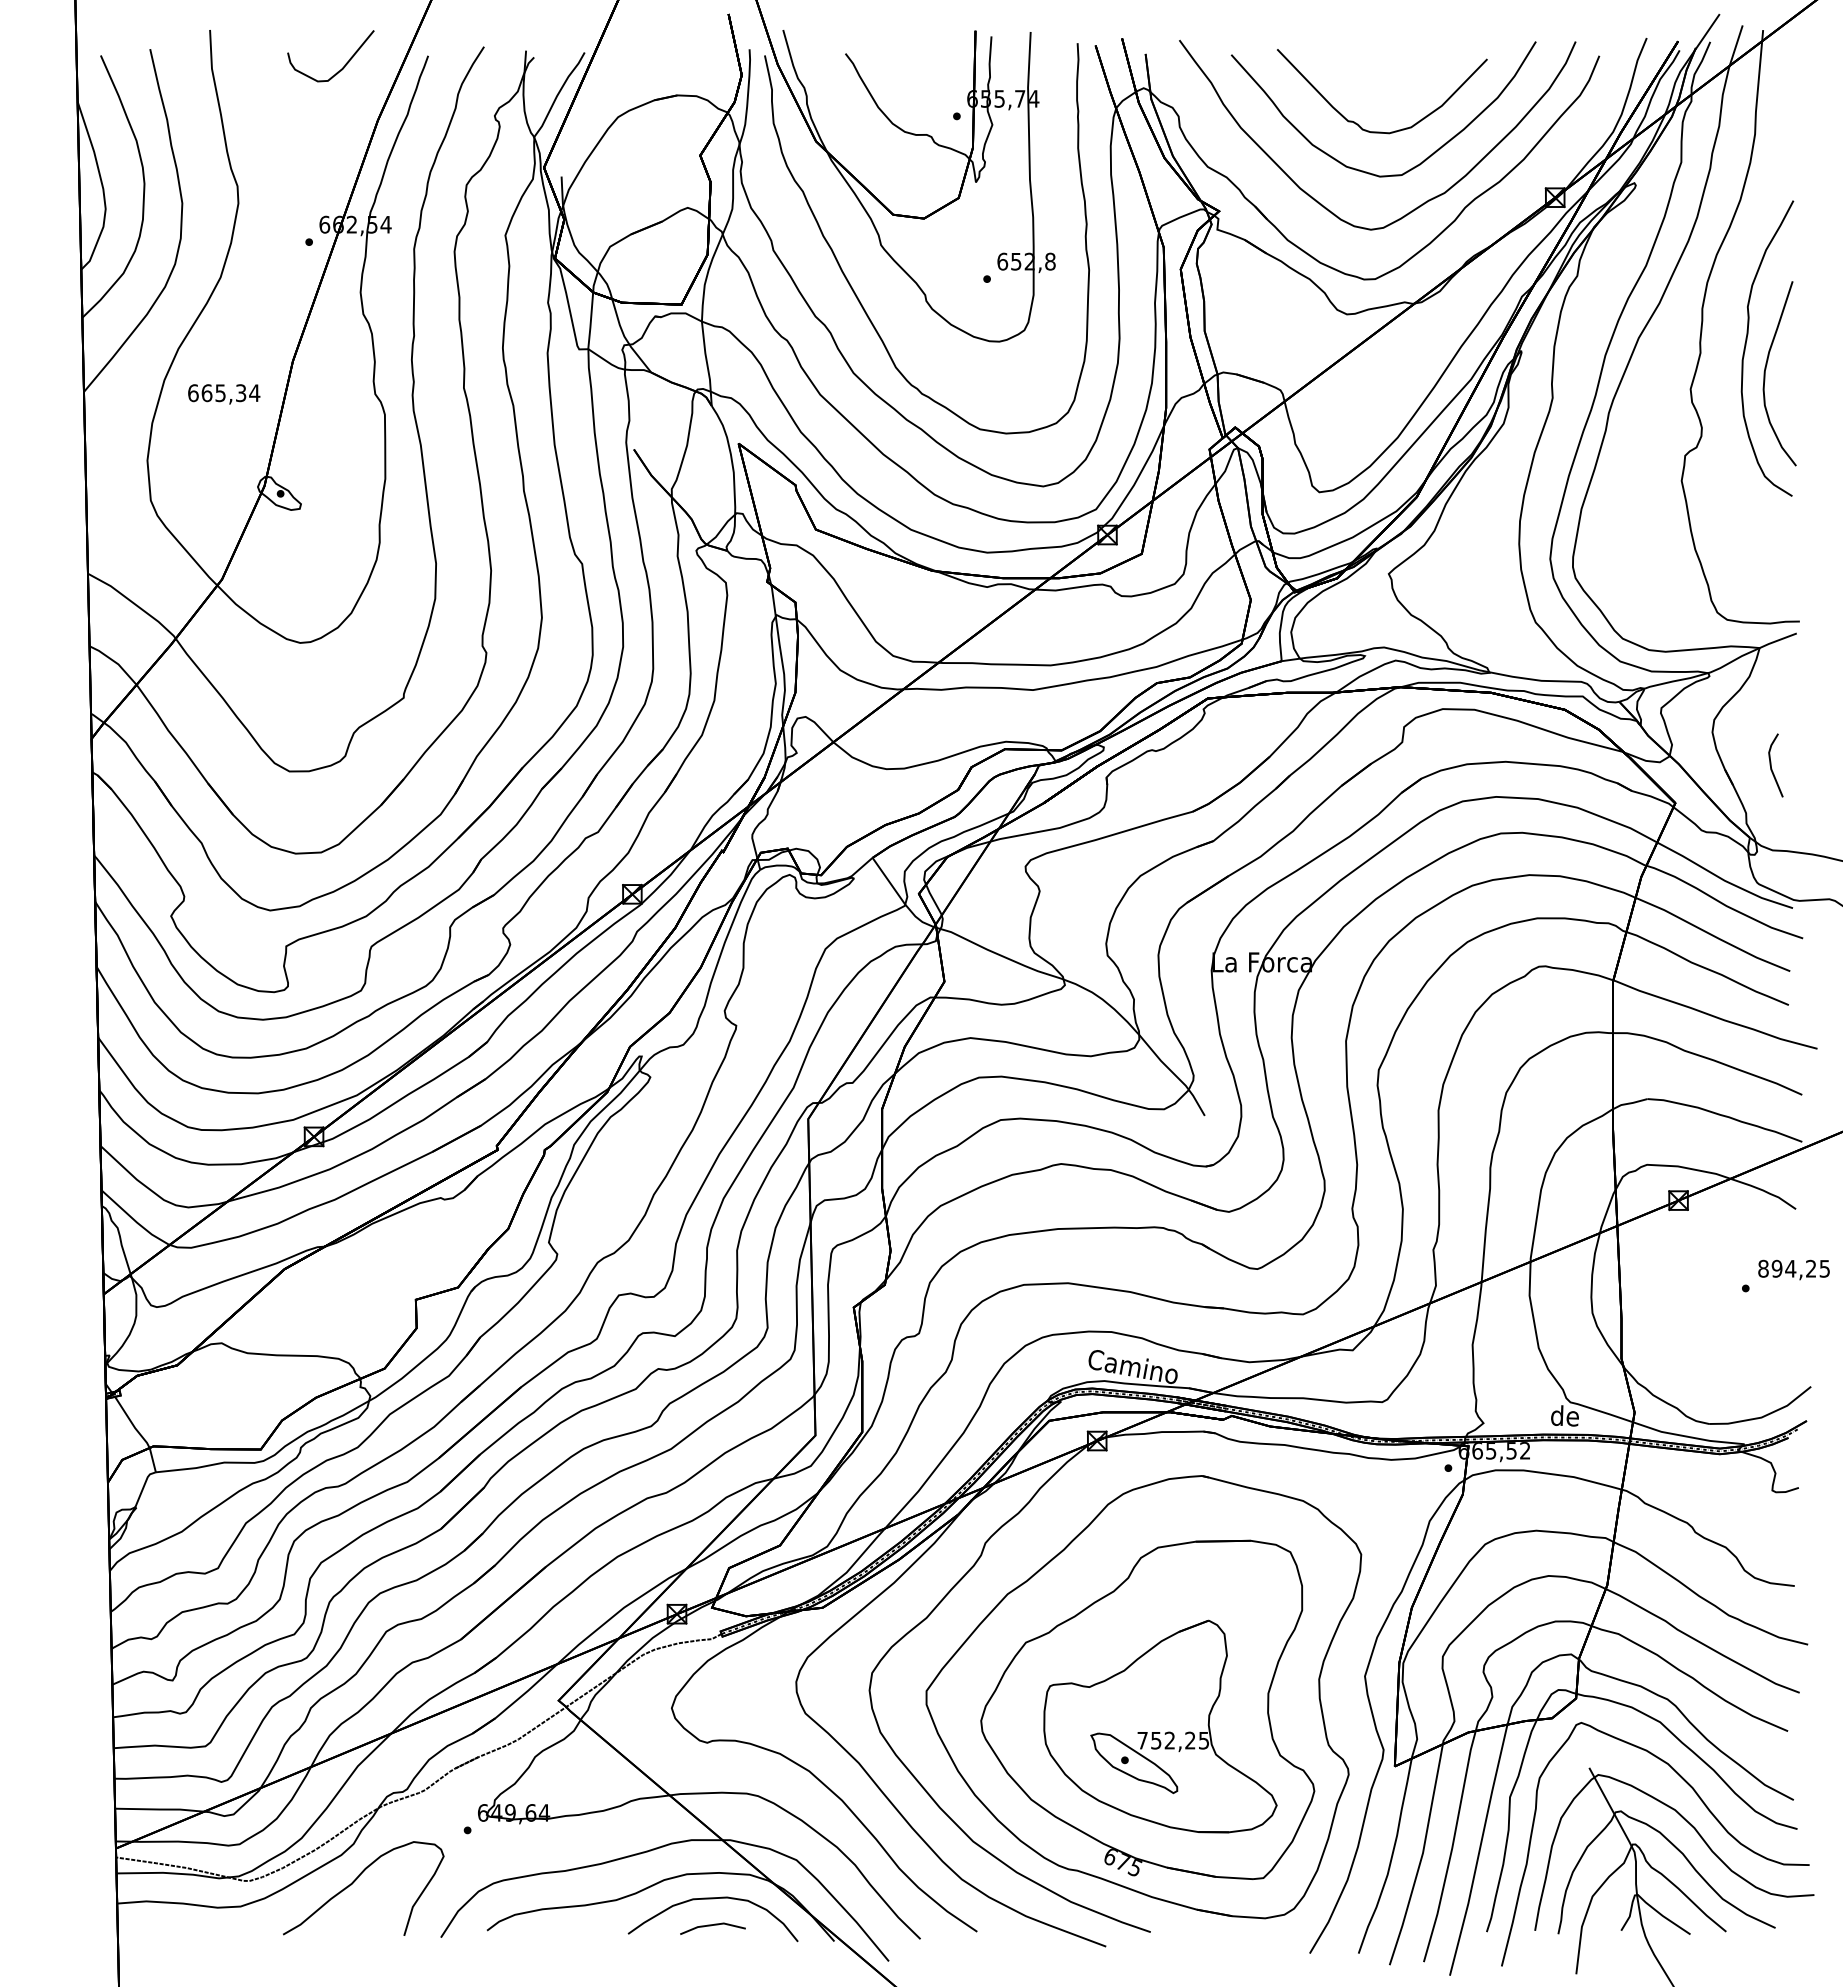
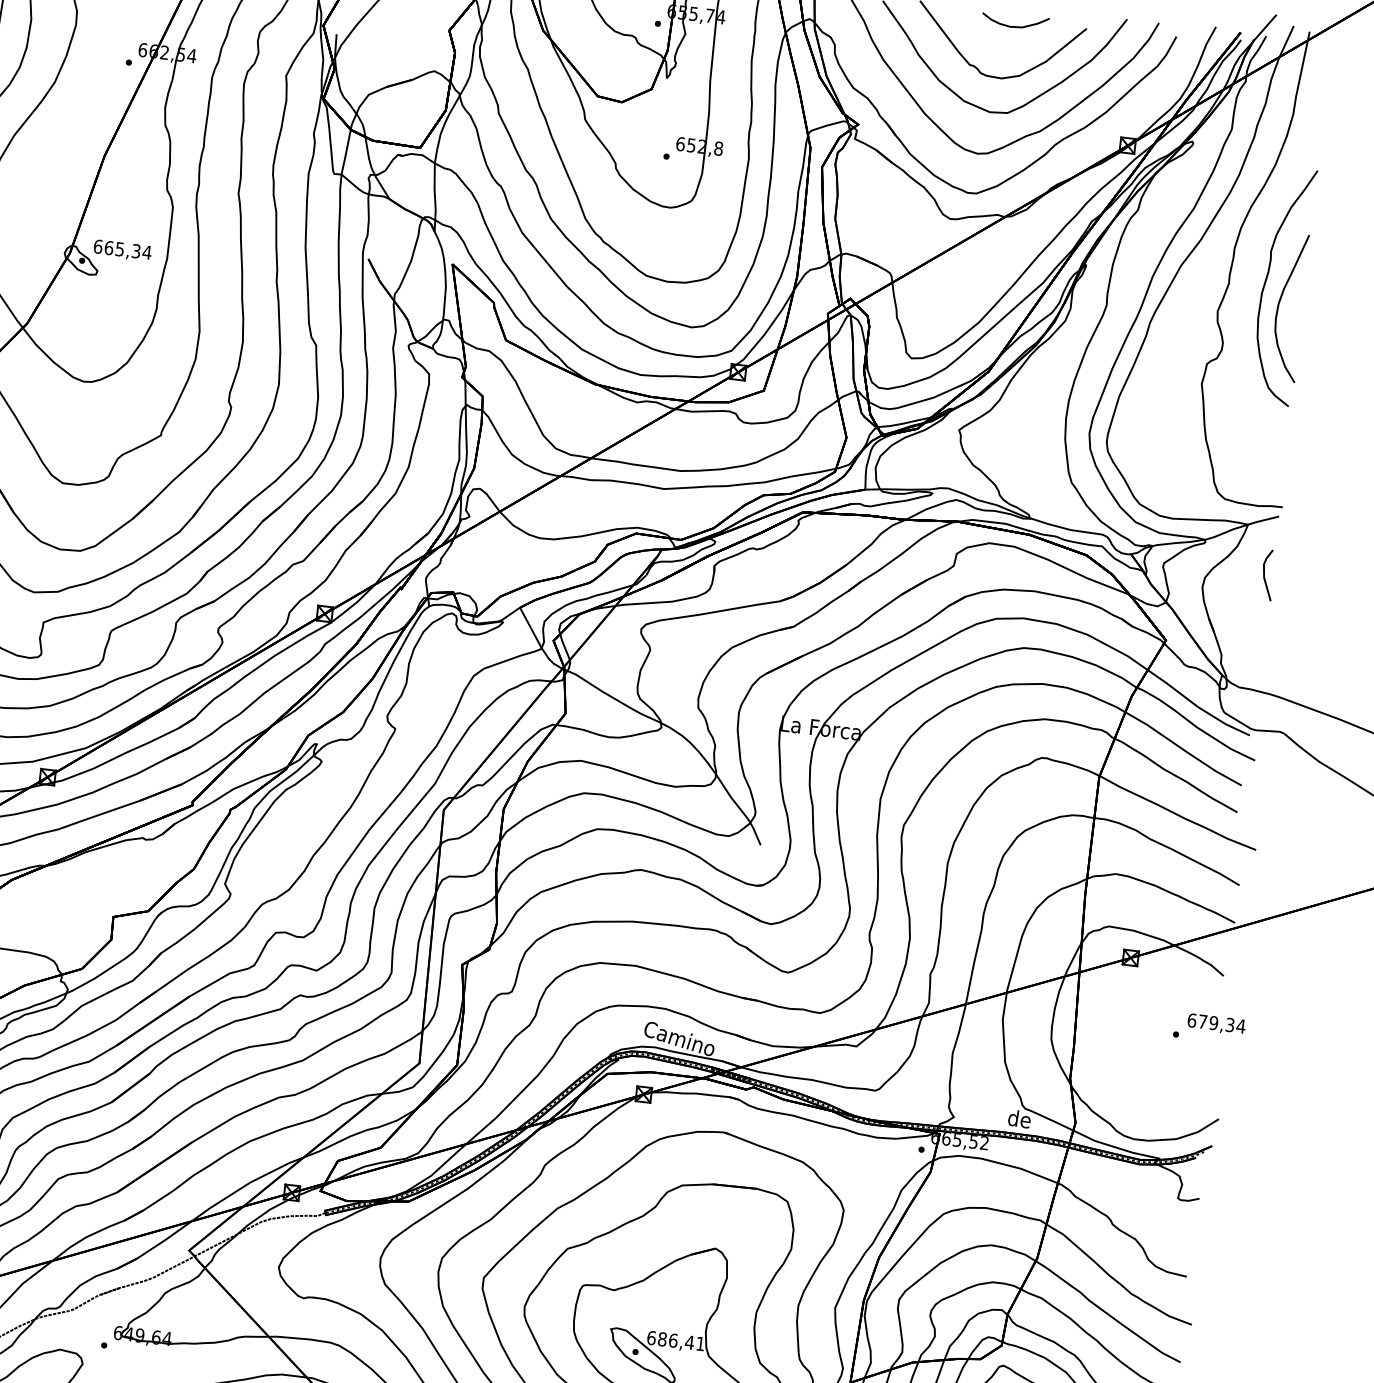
curve: (1398, 66) -> (1015, 26), added
text: (224, 394) -> (122, 250), moved
line: (1771, 765) -> (1264, 574), moved
text: (1794, 1268) -> (1216, 1023), 894,25 -> 679,34
text: (1172, 1740) -> (675, 1340), 752,25 -> 686,41

